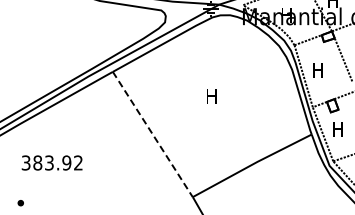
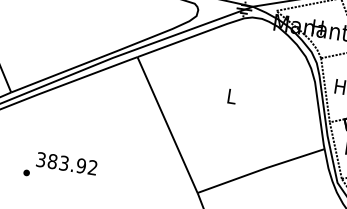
text: (211, 96) -> (231, 96), H -> L
line: (153, 134) -> (168, 125), dashed -> solid
text: (51, 162) -> (66, 163), moved

